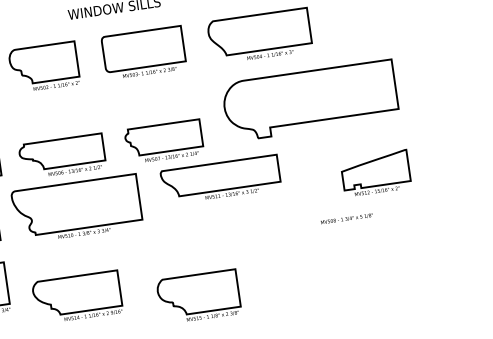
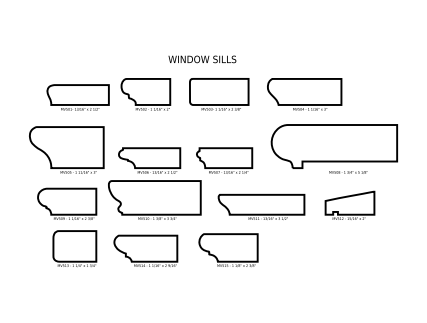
part: (375, 171) -> (349, 204), moved
part: (220, 178) -> (261, 206), moved
text: (347, 218) -> (348, 172), moved
part: (198, 295) -> (228, 249), moved
part: (76, 296) -> (145, 250), moved

